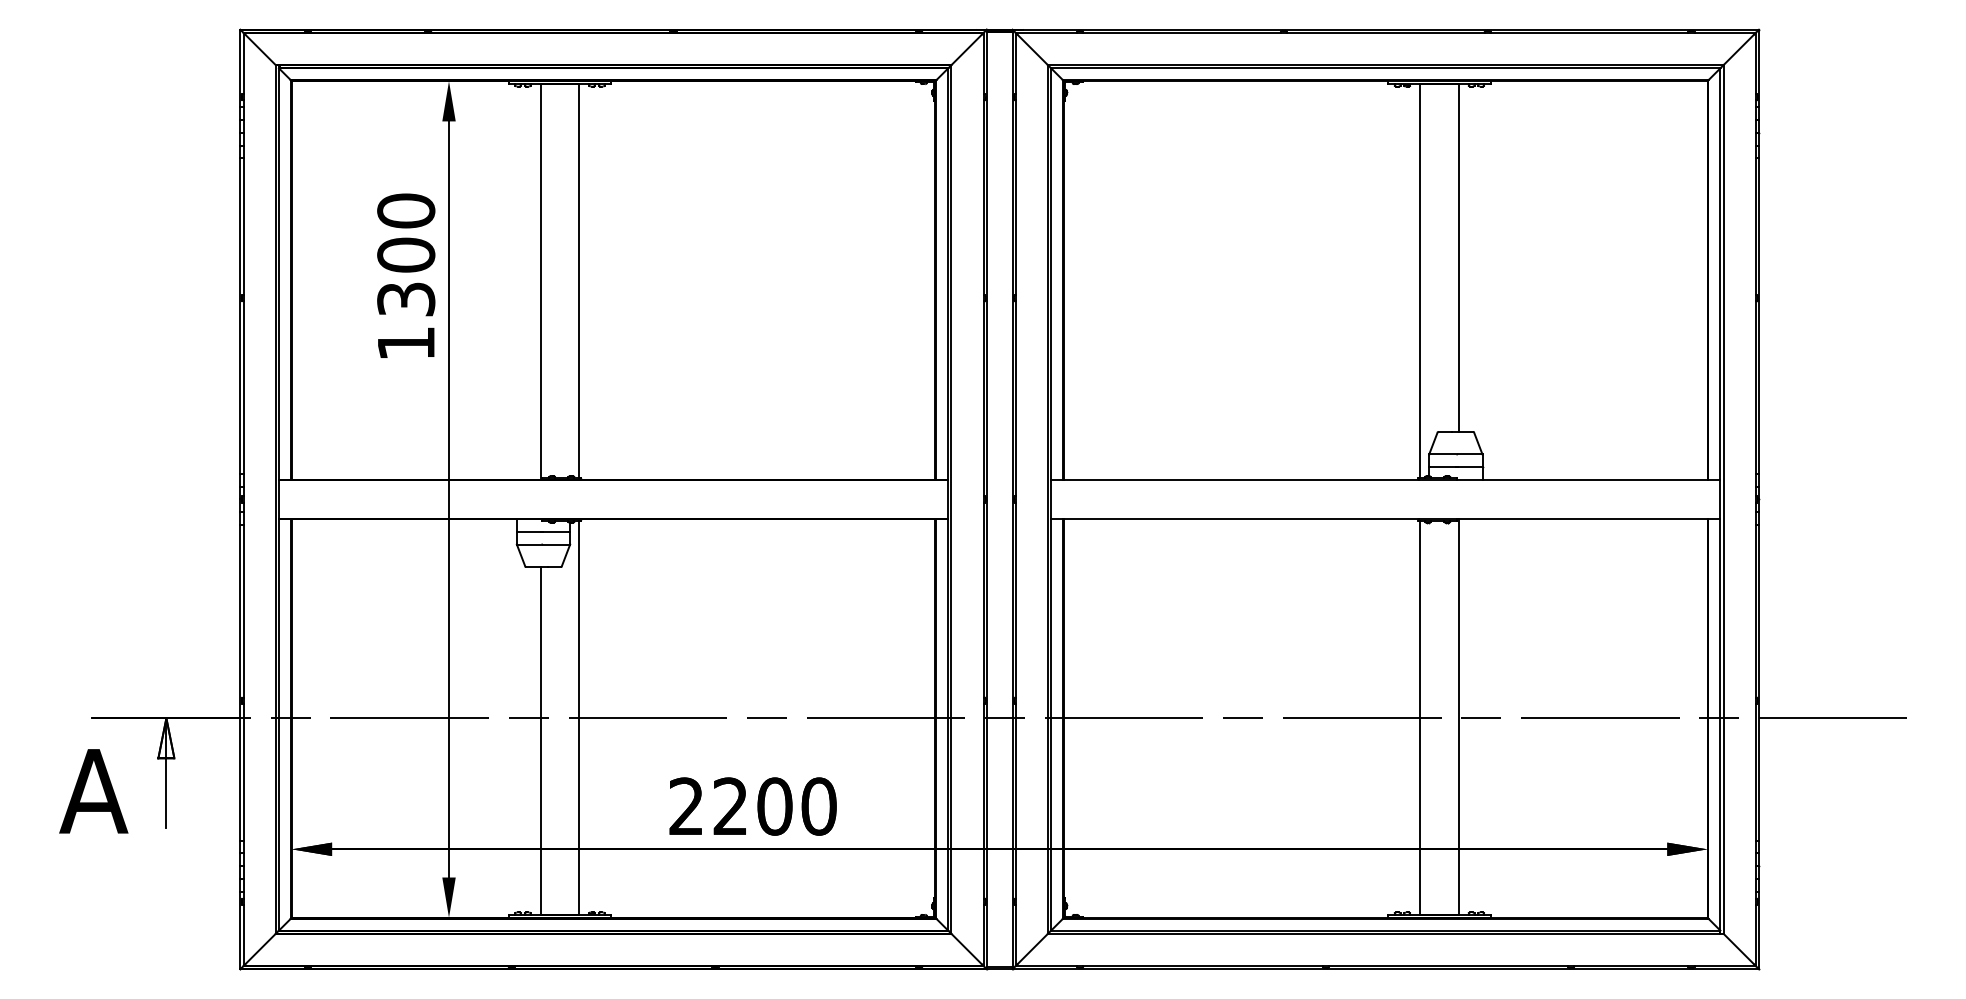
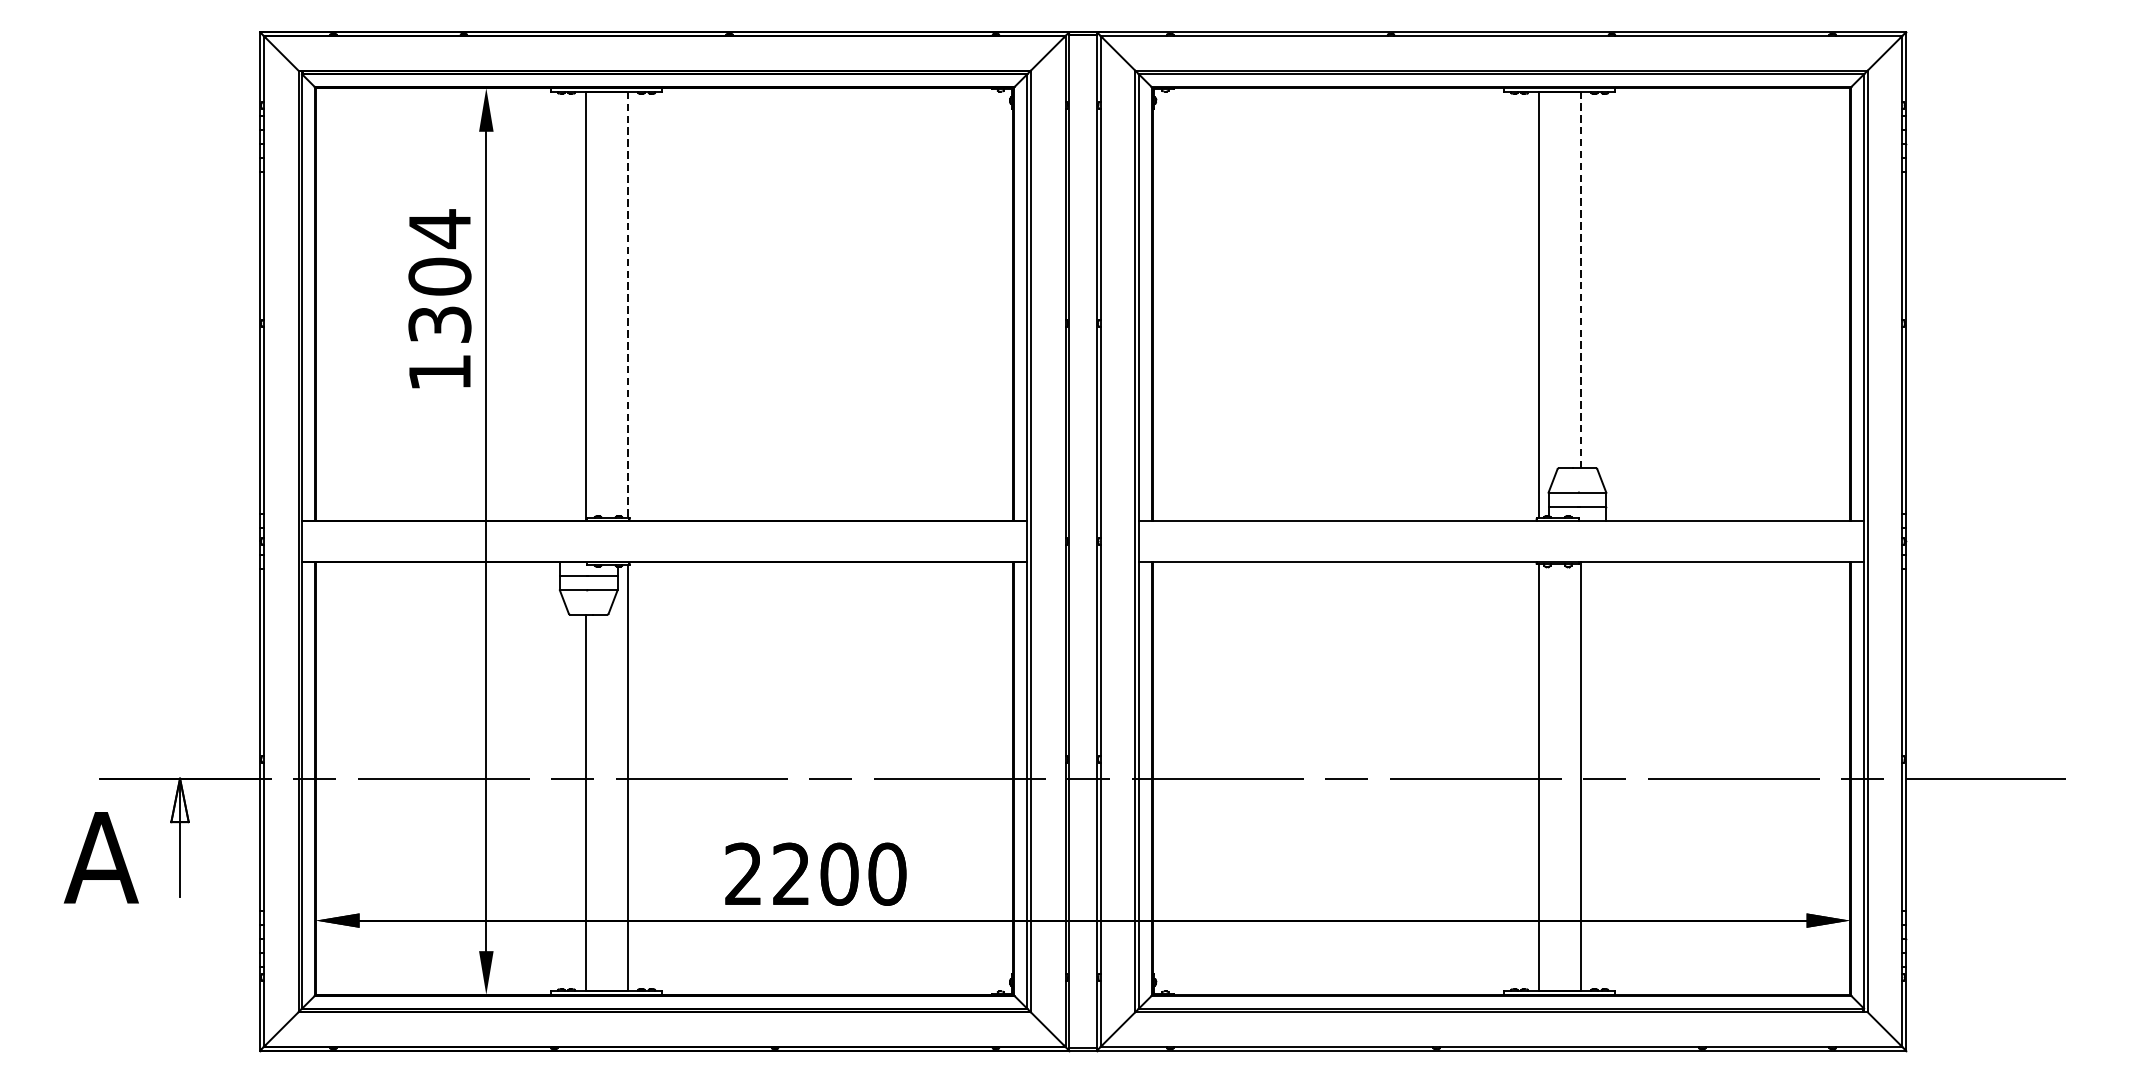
text: (406, 210) -> (440, 228), 1300 -> 1304
line: (1458, 258) -> (1580, 280), solid -> dashed
line: (579, 281) -> (627, 305), solid -> dashed

